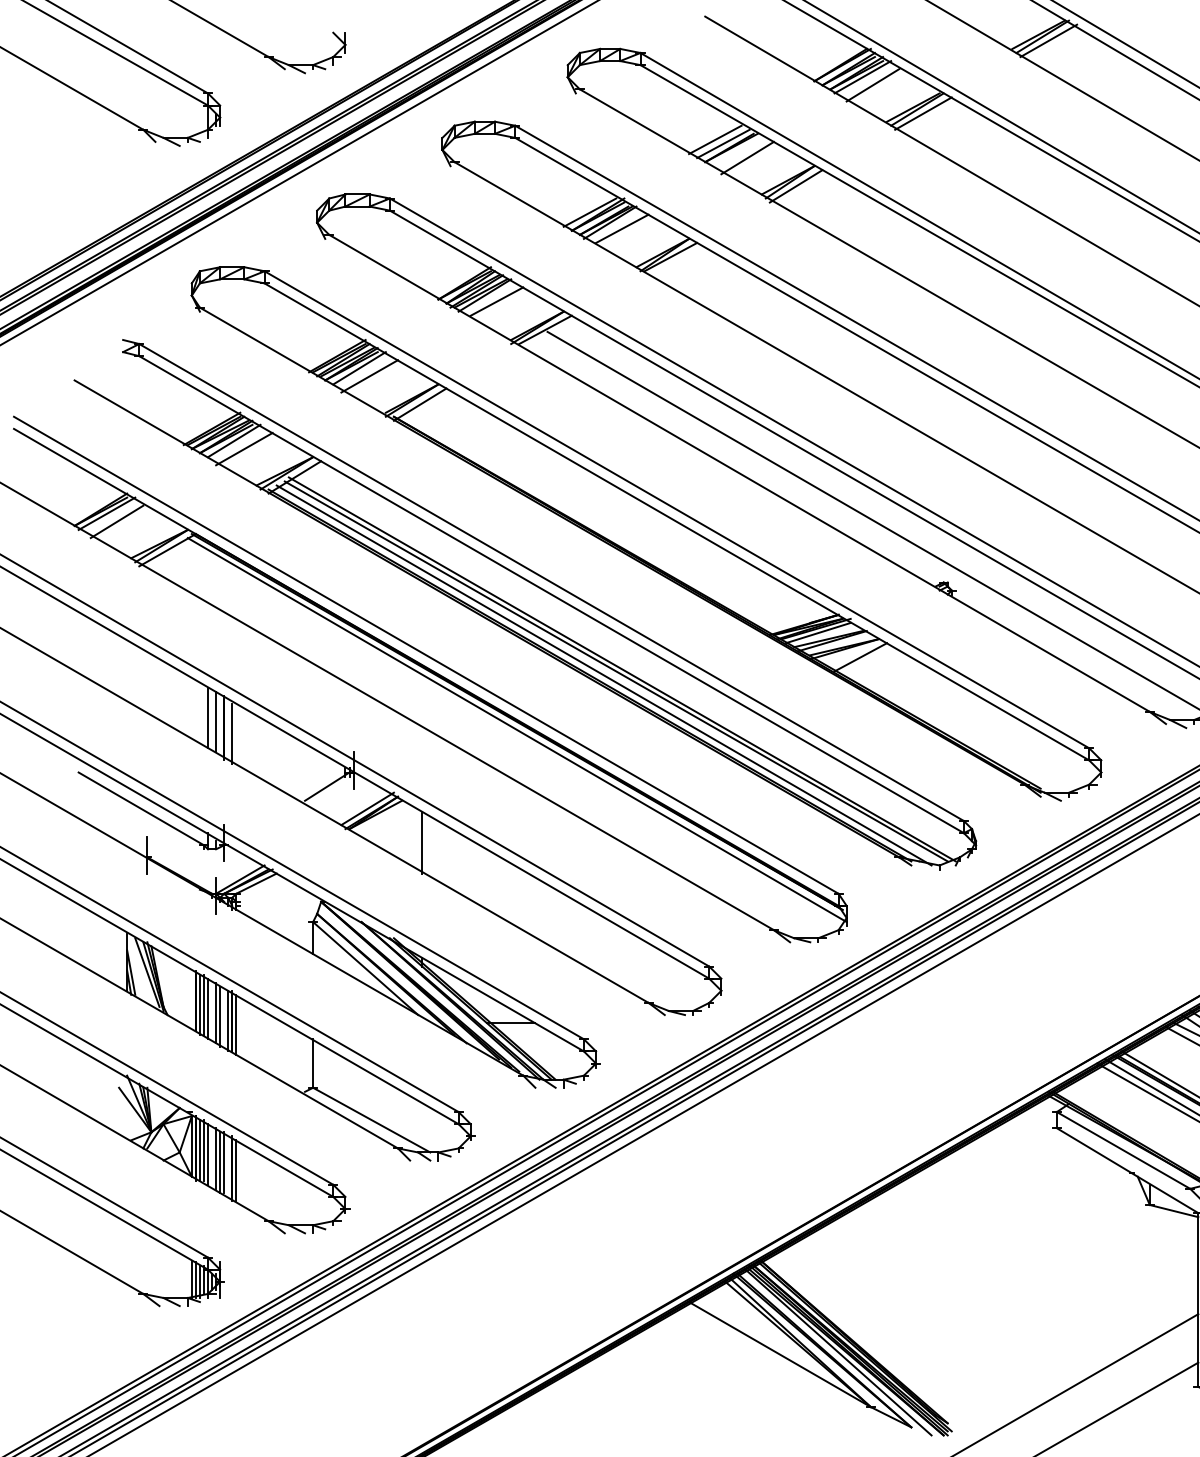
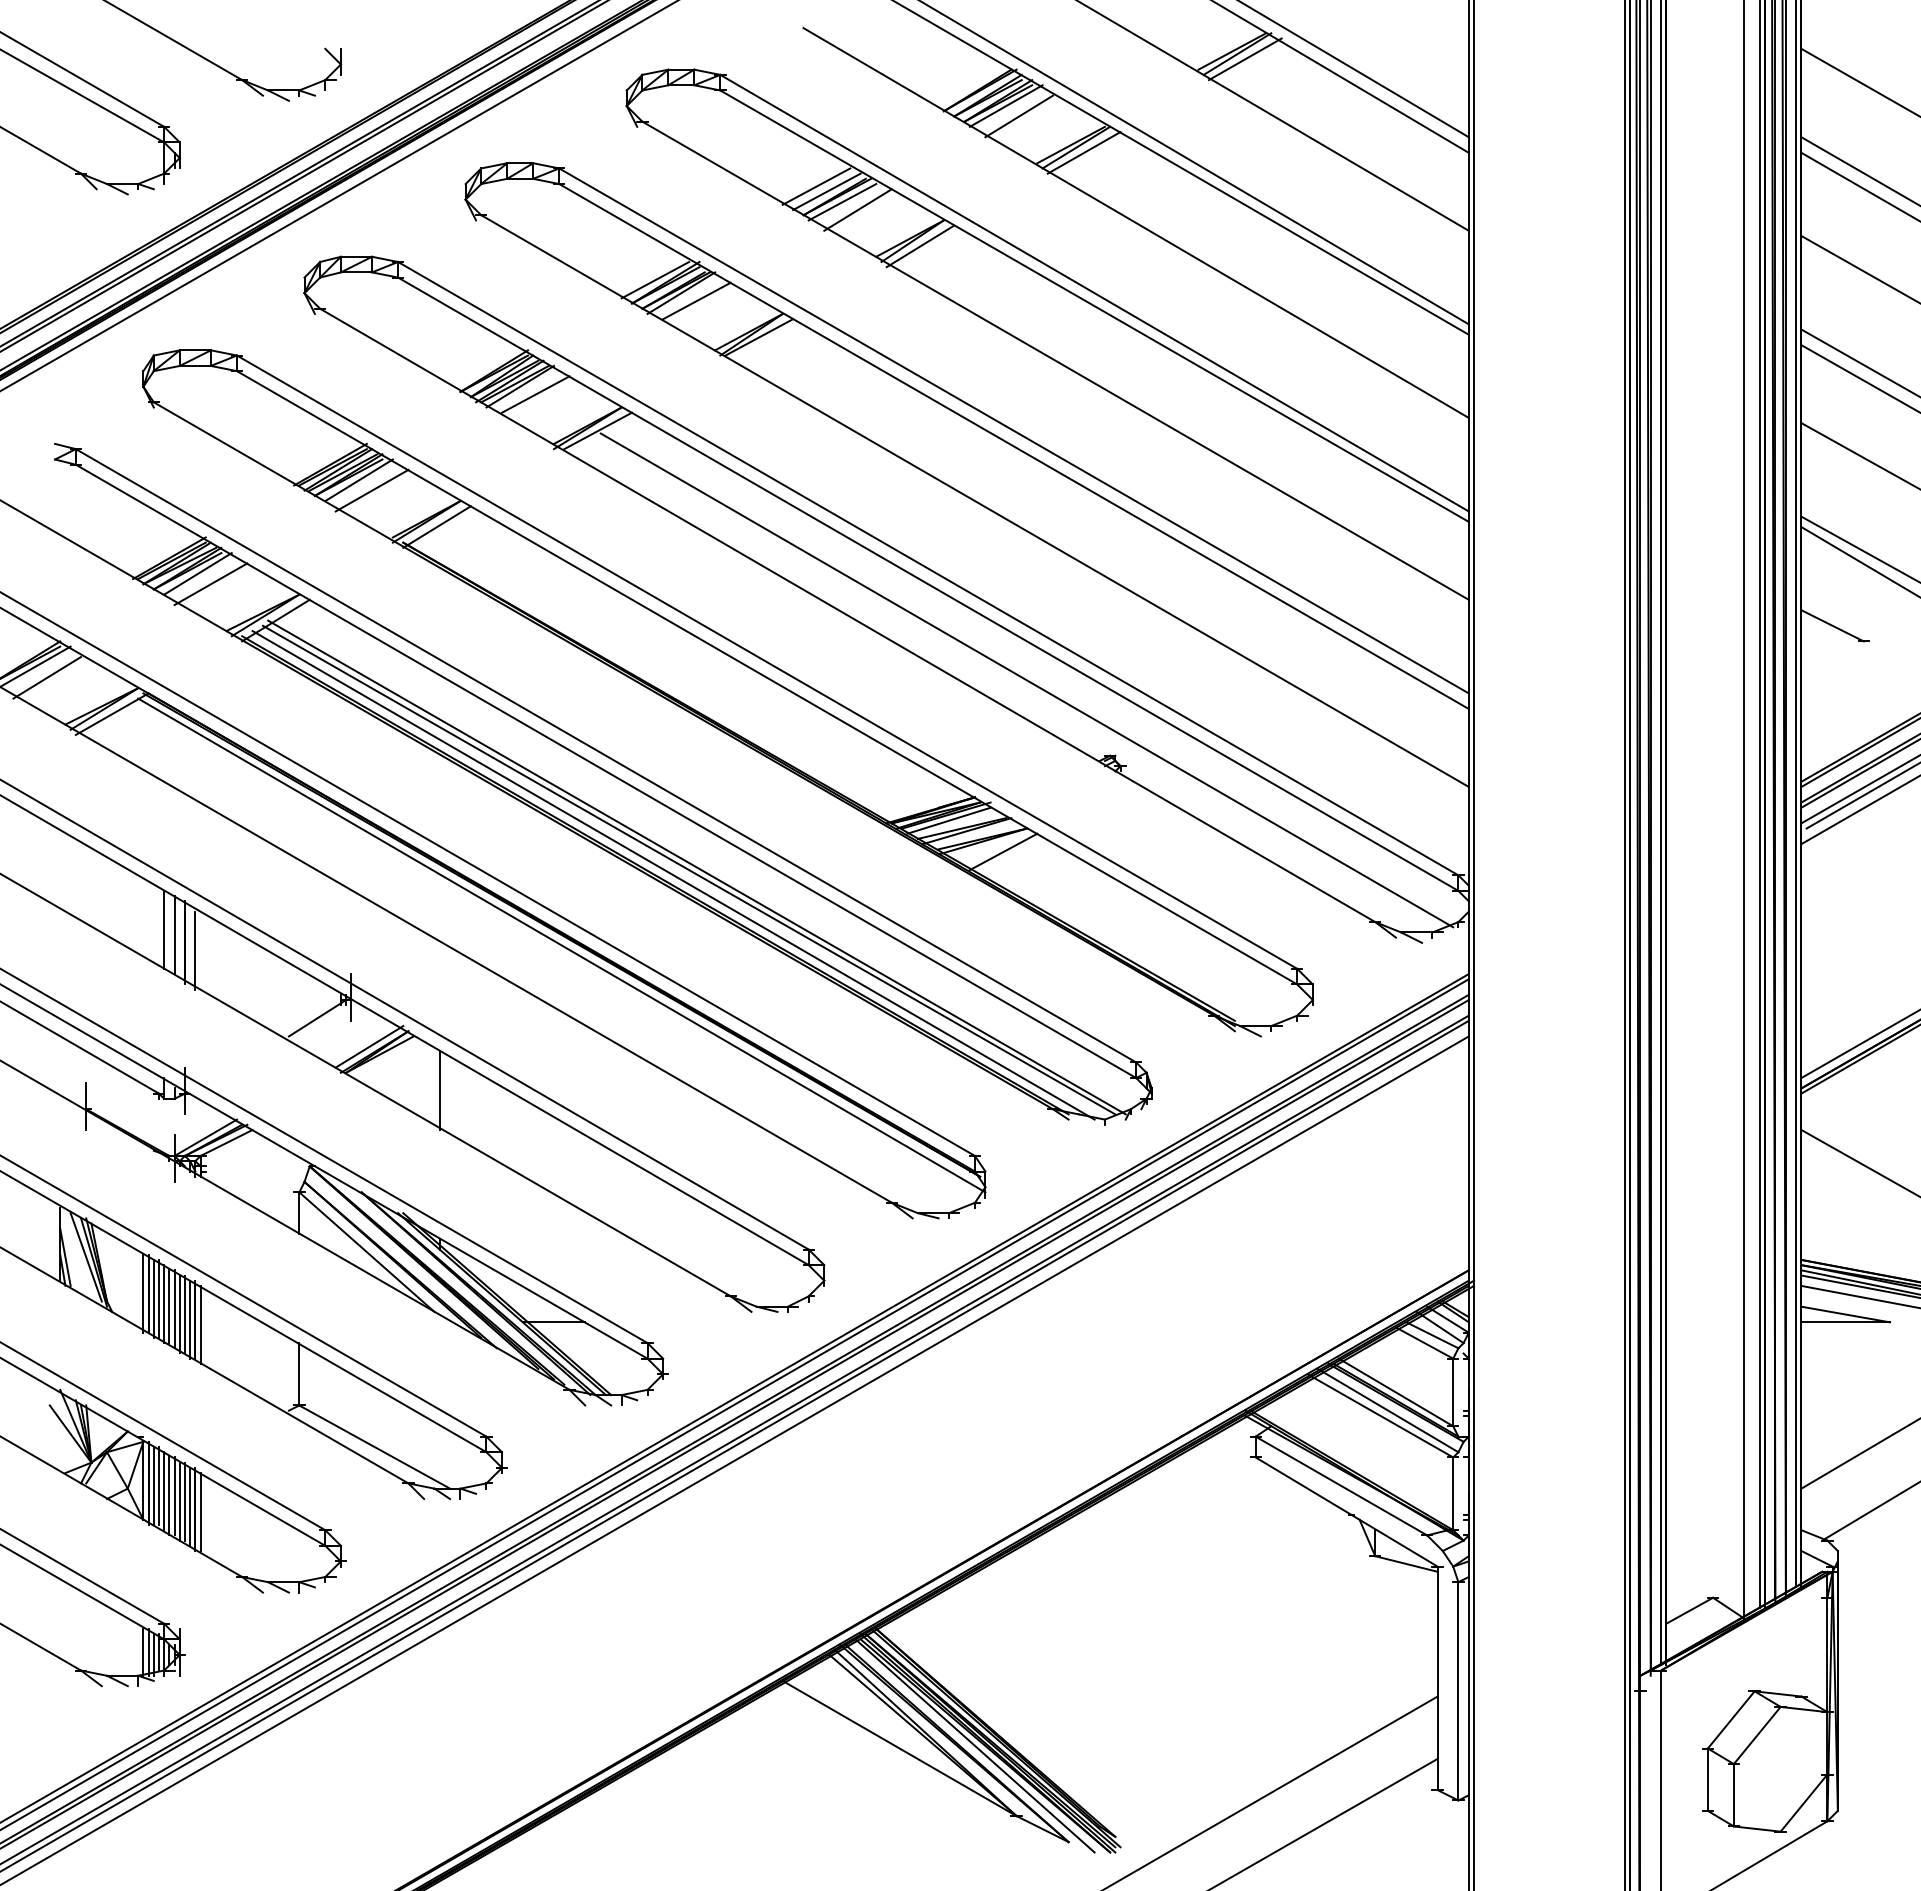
line: (735, 152) -> (842, 202), added
line: (191, 1000) -> (143, 1293), added
line: (212, 1010) -> (169, 1306), added
line: (223, 1017) -> (184, 1314), added
line: (212, 1158) -> (169, 1496), added
line: (228, 1166) -> (190, 1506), added

